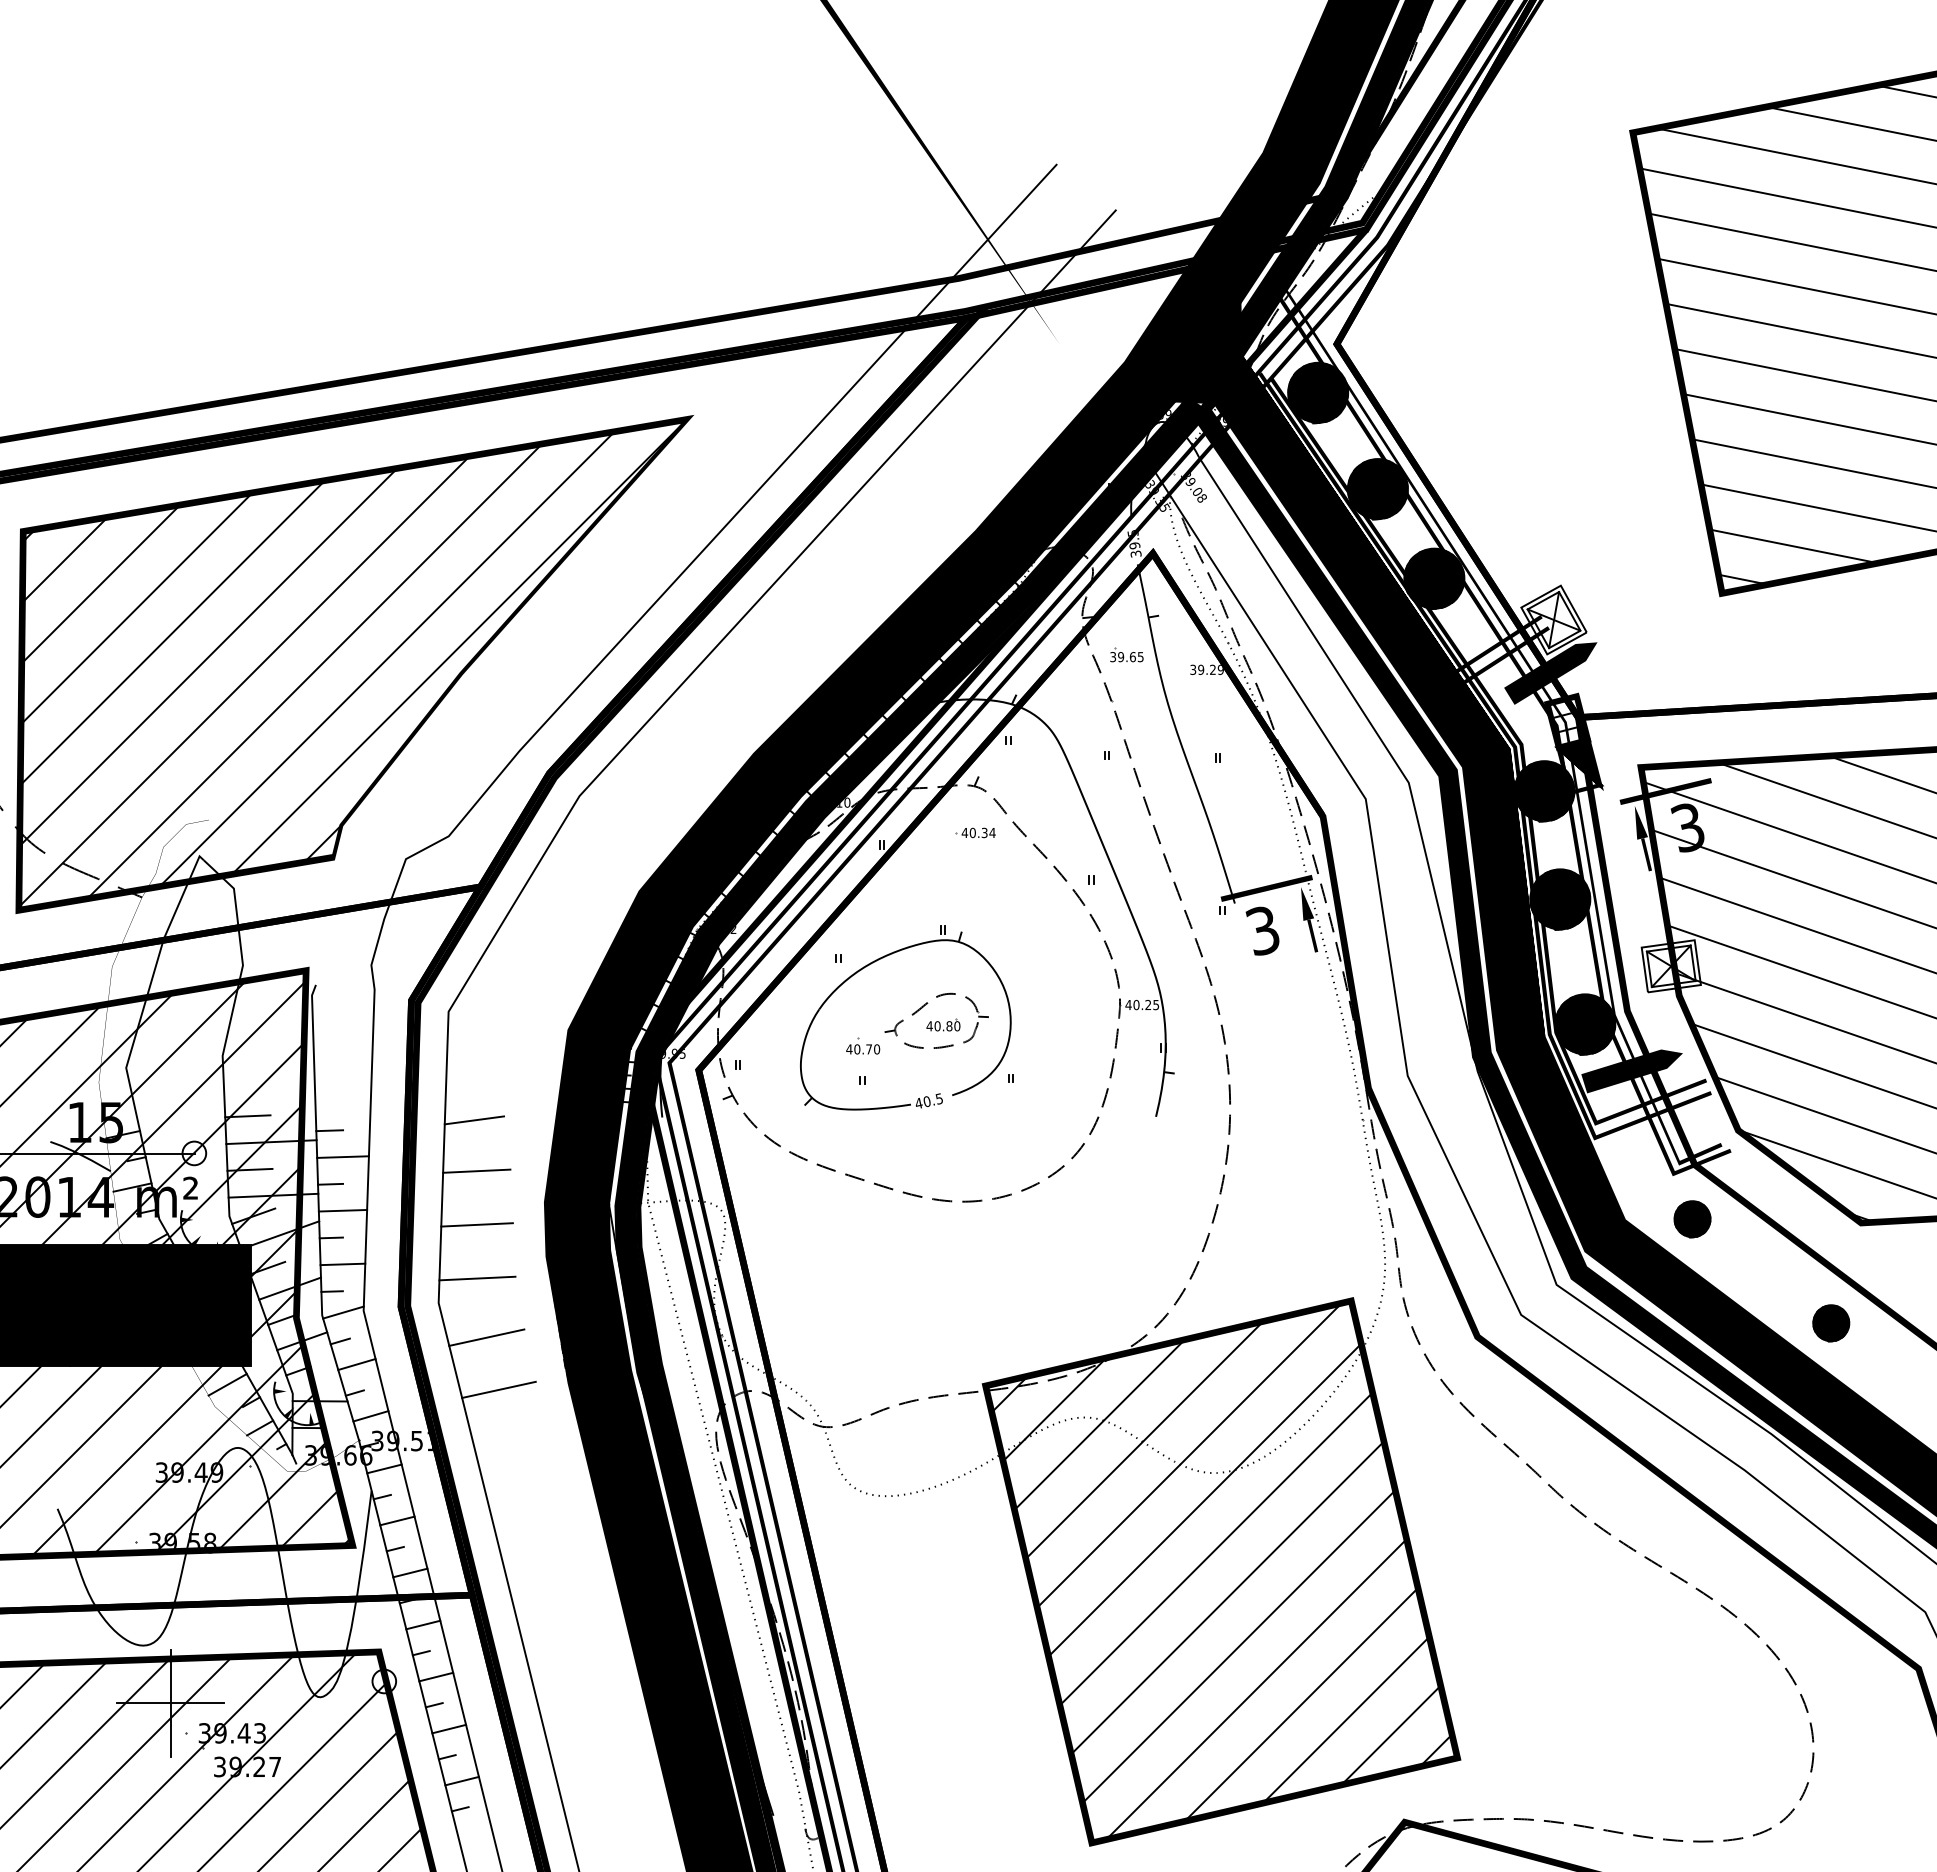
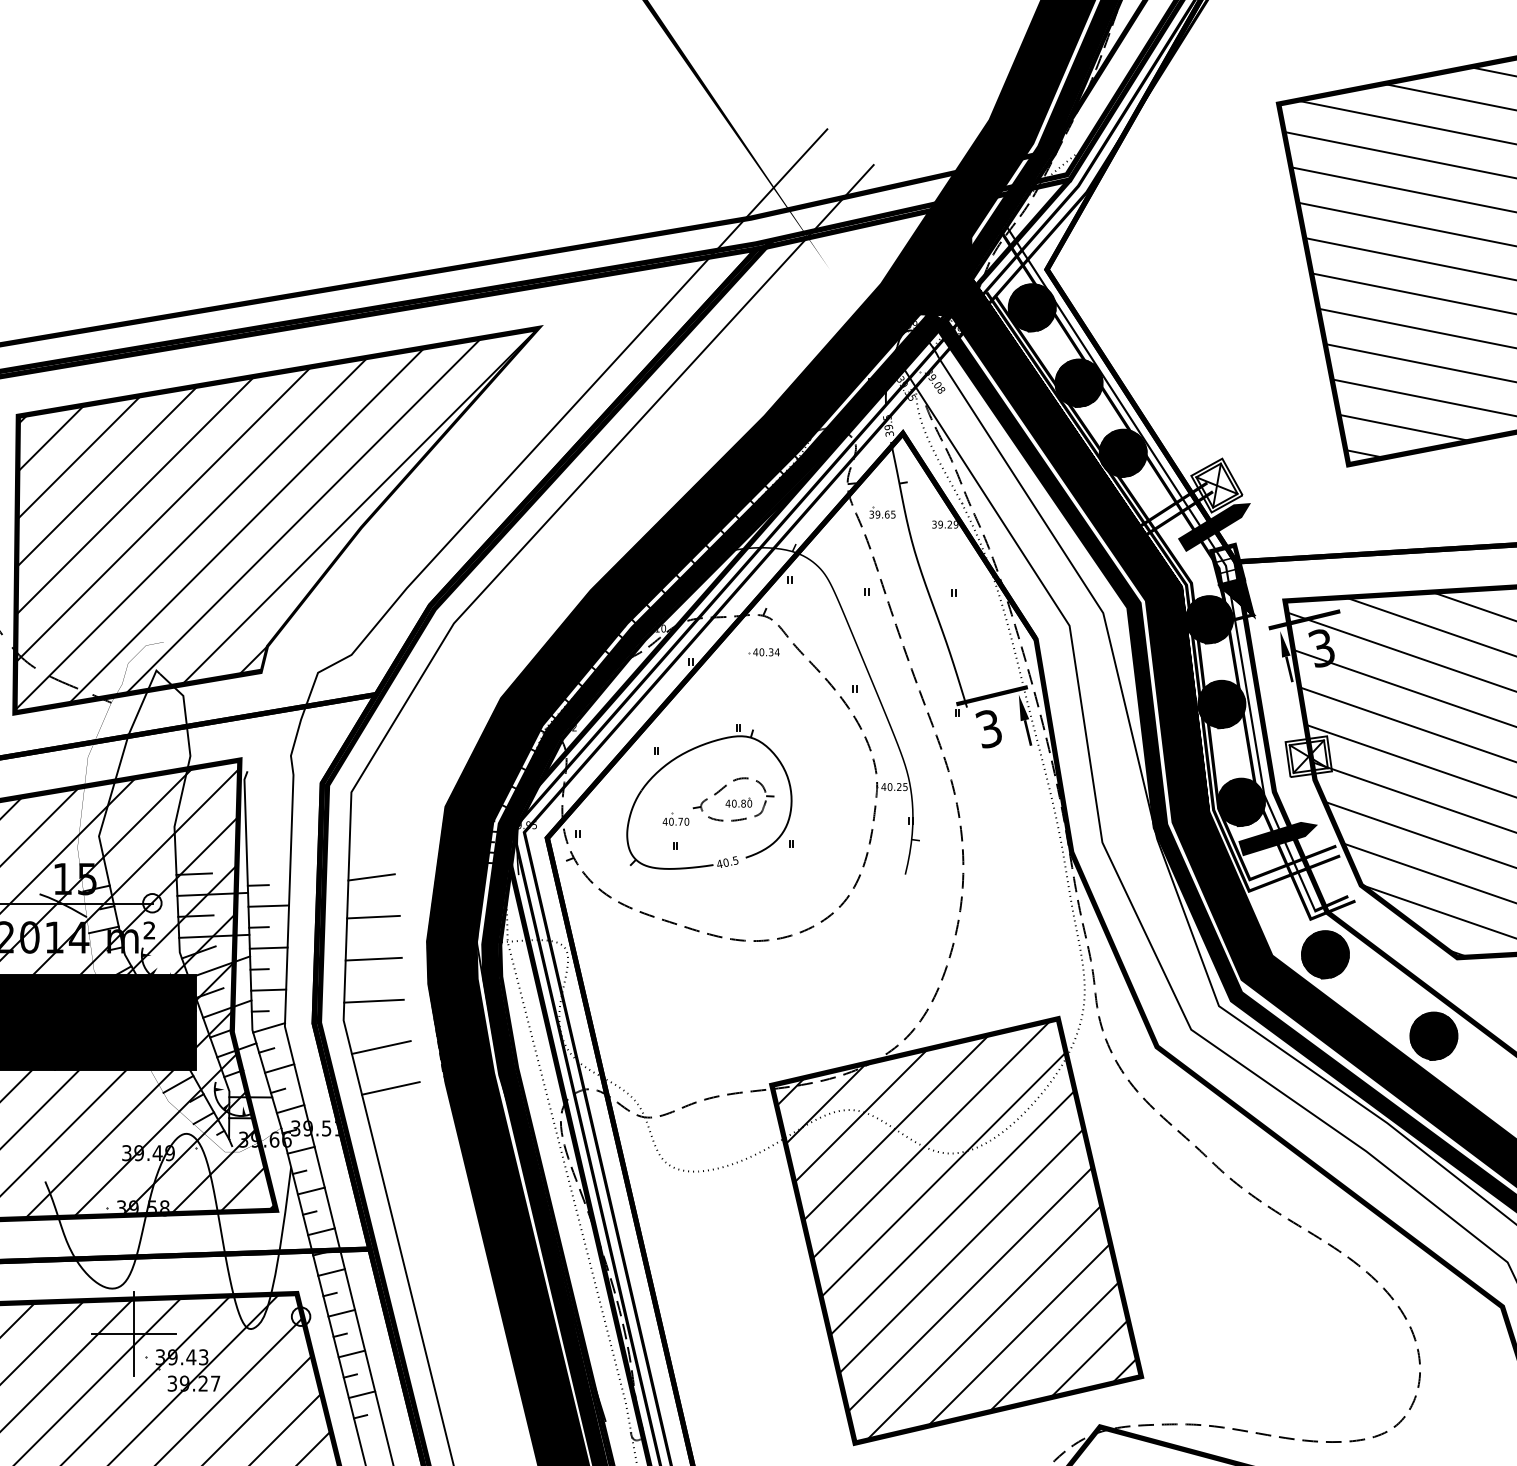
part: (1692, 1219) -> (1325, 954), size x1.67
part: (1831, 1323) -> (1434, 1036), size x1.67

